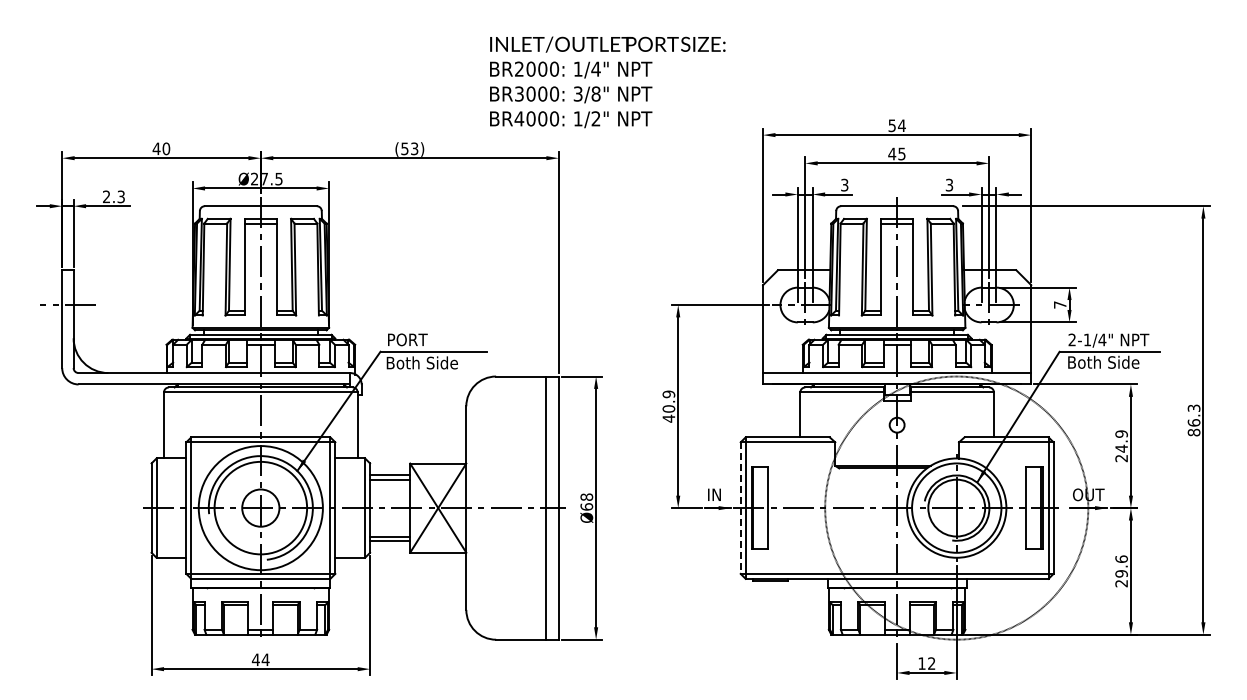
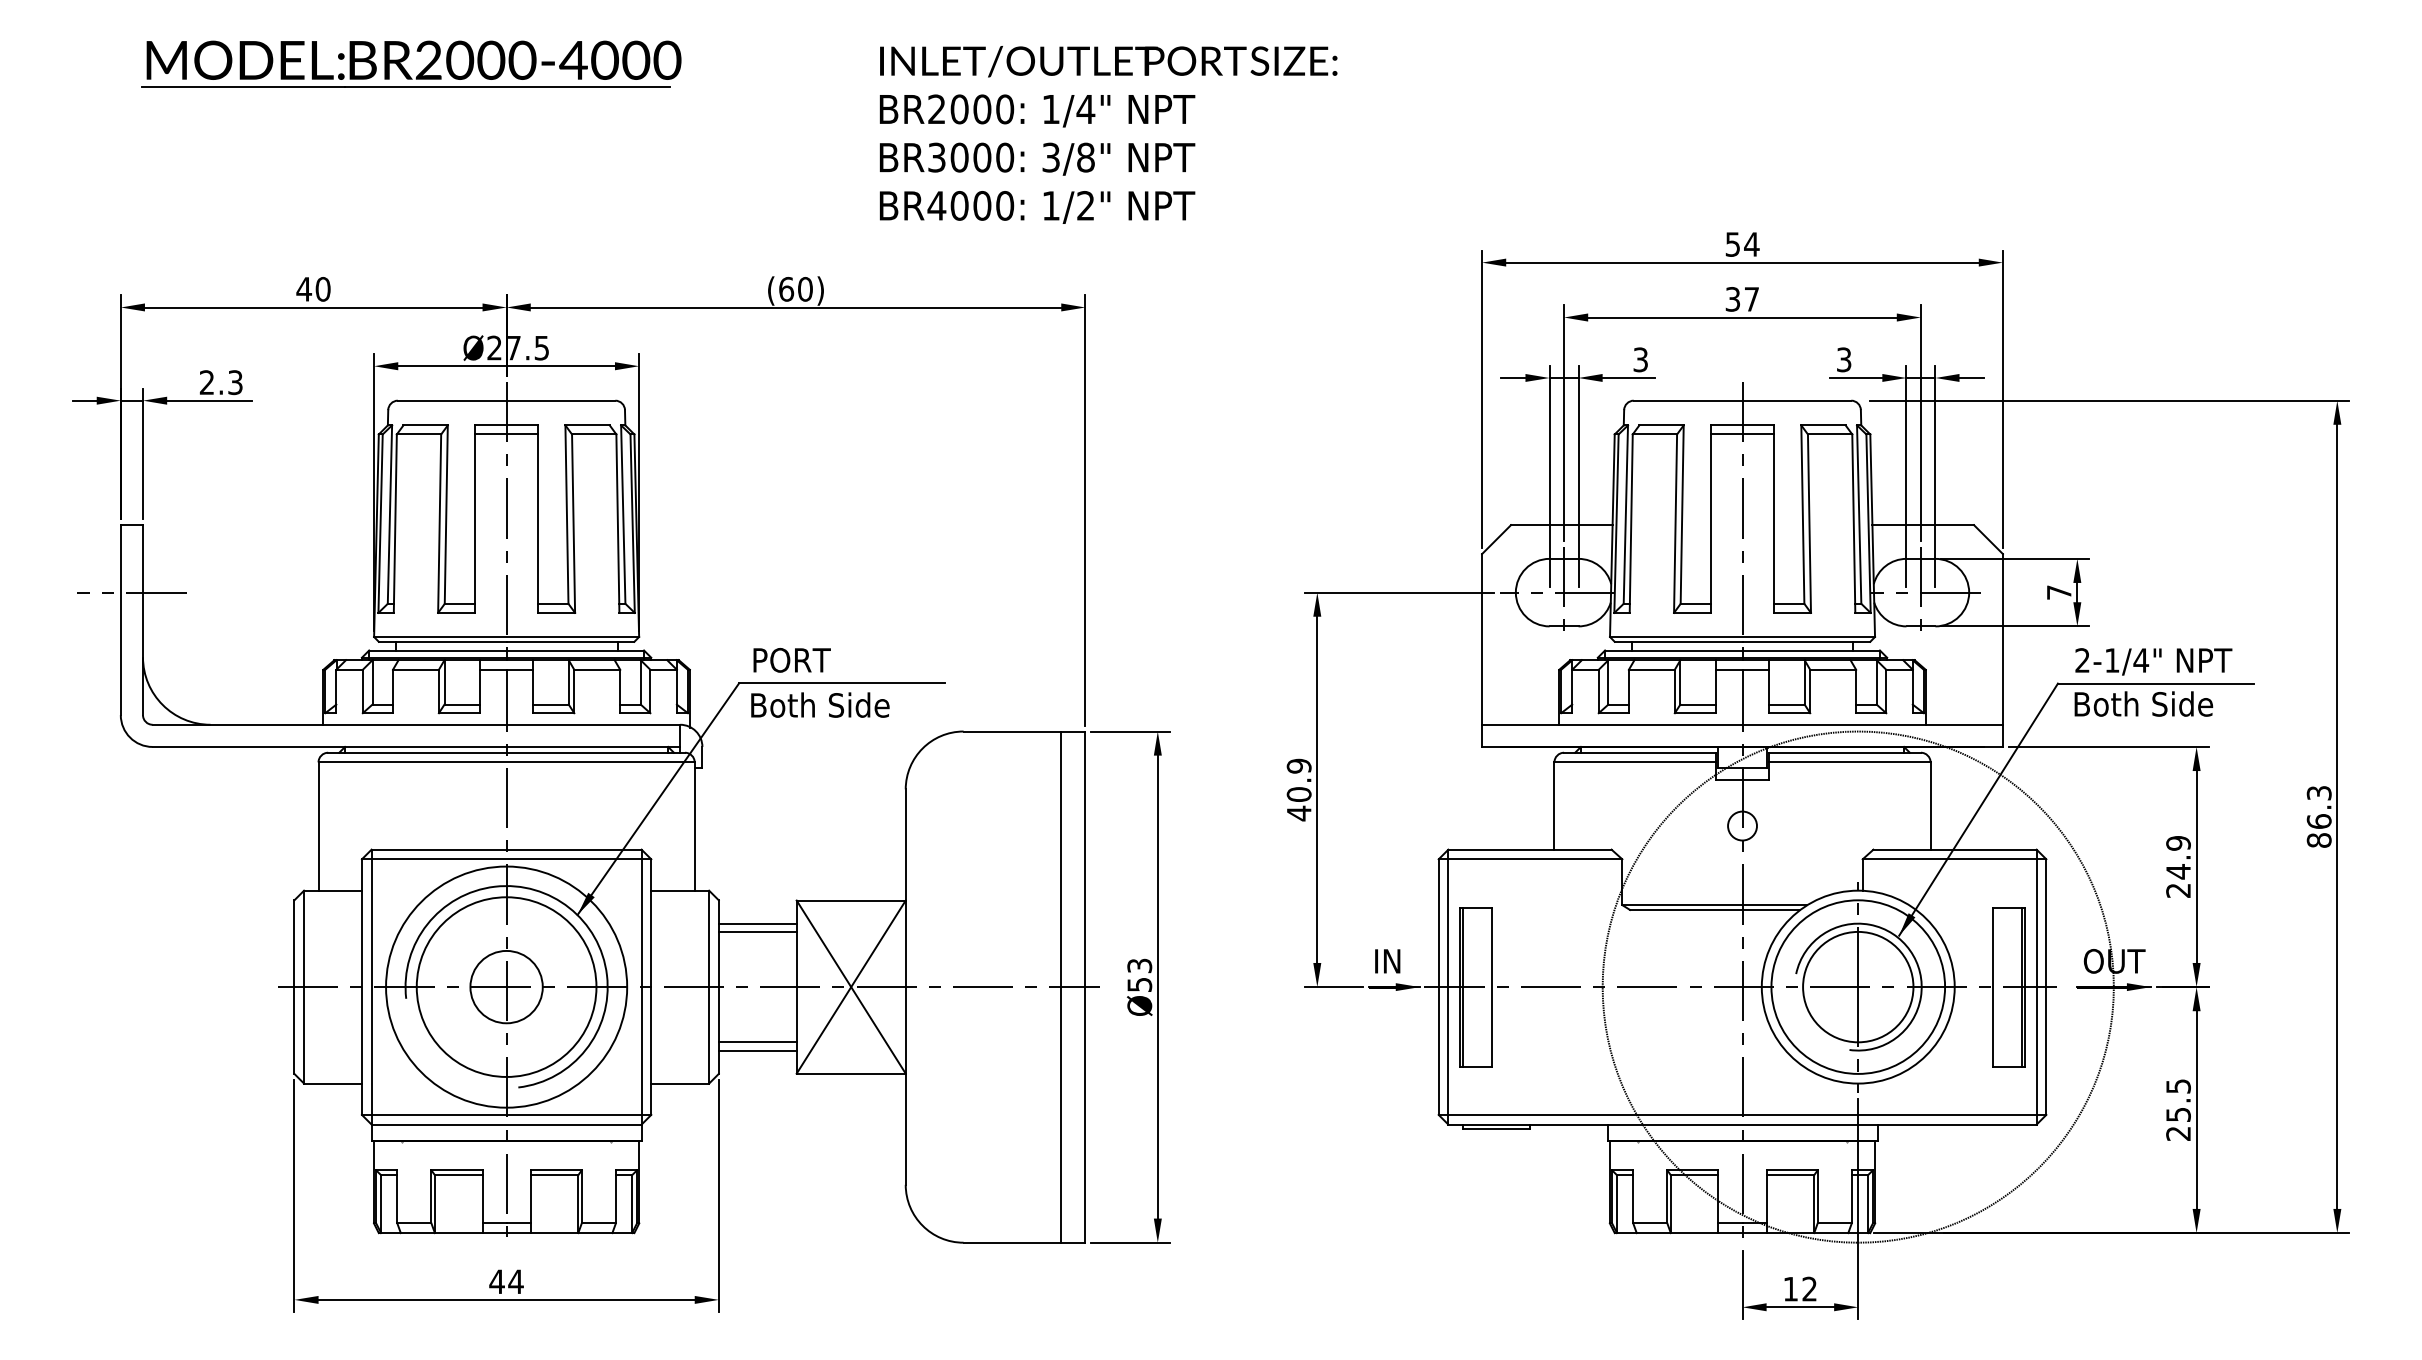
part: (211, 32) -> (410, 63), added
text: (607, 82) -> (1108, 135), moved
text: (409, 148) -> (795, 288), (53) -> (60)
text: (896, 153) -> (1741, 298), 45 -> 37
text: (586, 501) -> (1139, 974), Ø68 -> Ø53
line: (740, 508) -> (1438, 987), dashed -> solid
text: (1121, 566) -> (2178, 1100), 29.6 -> 25.5

